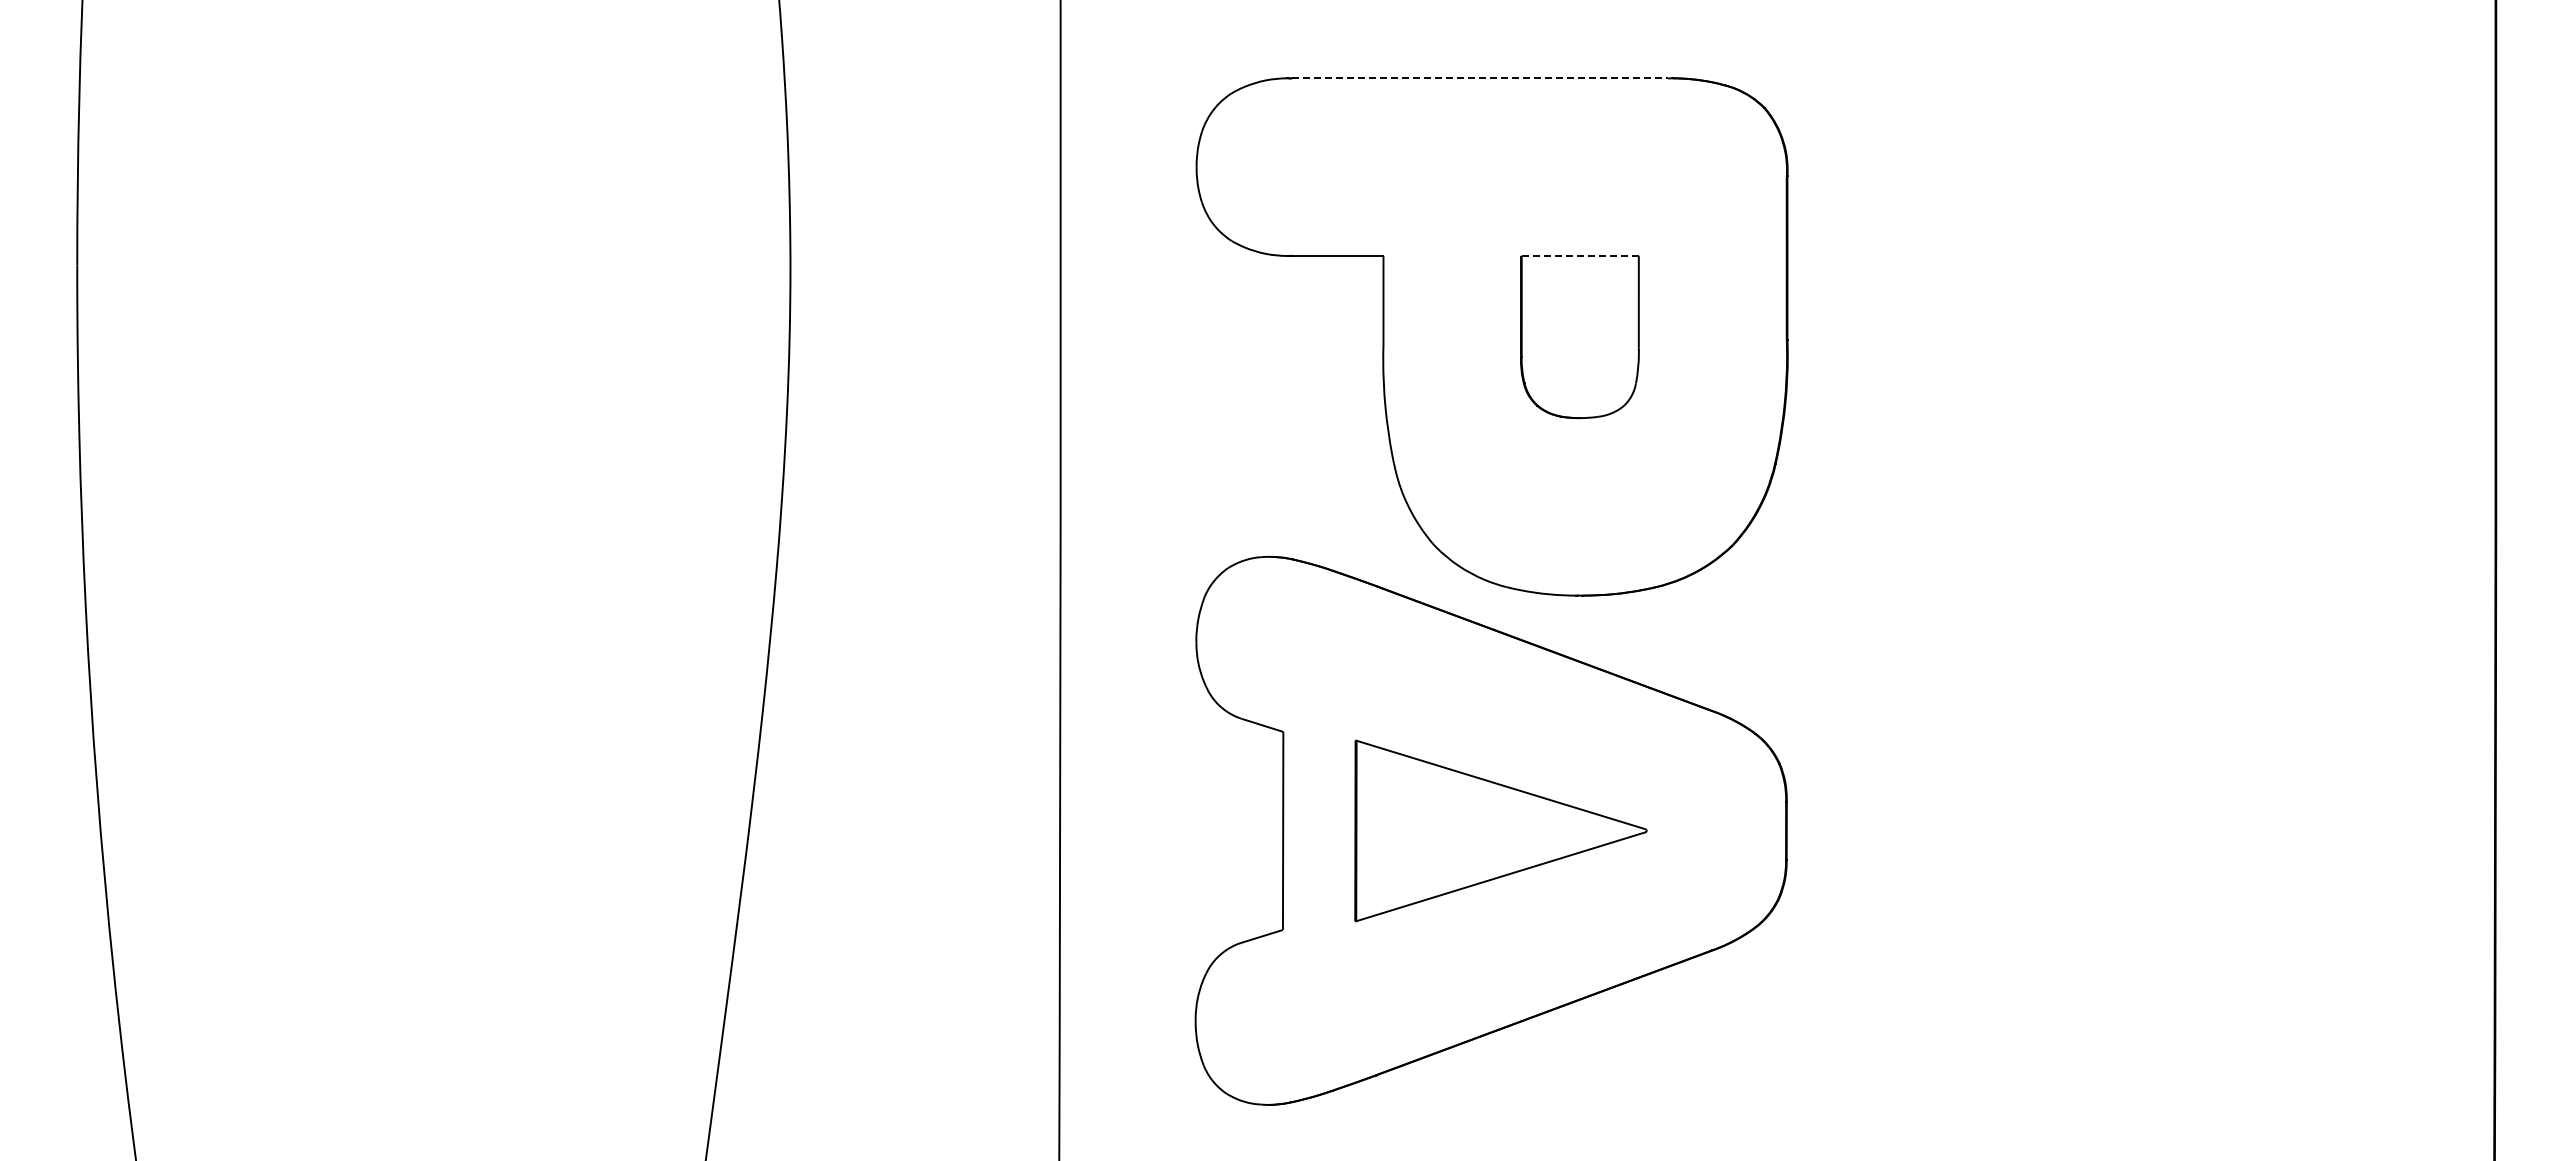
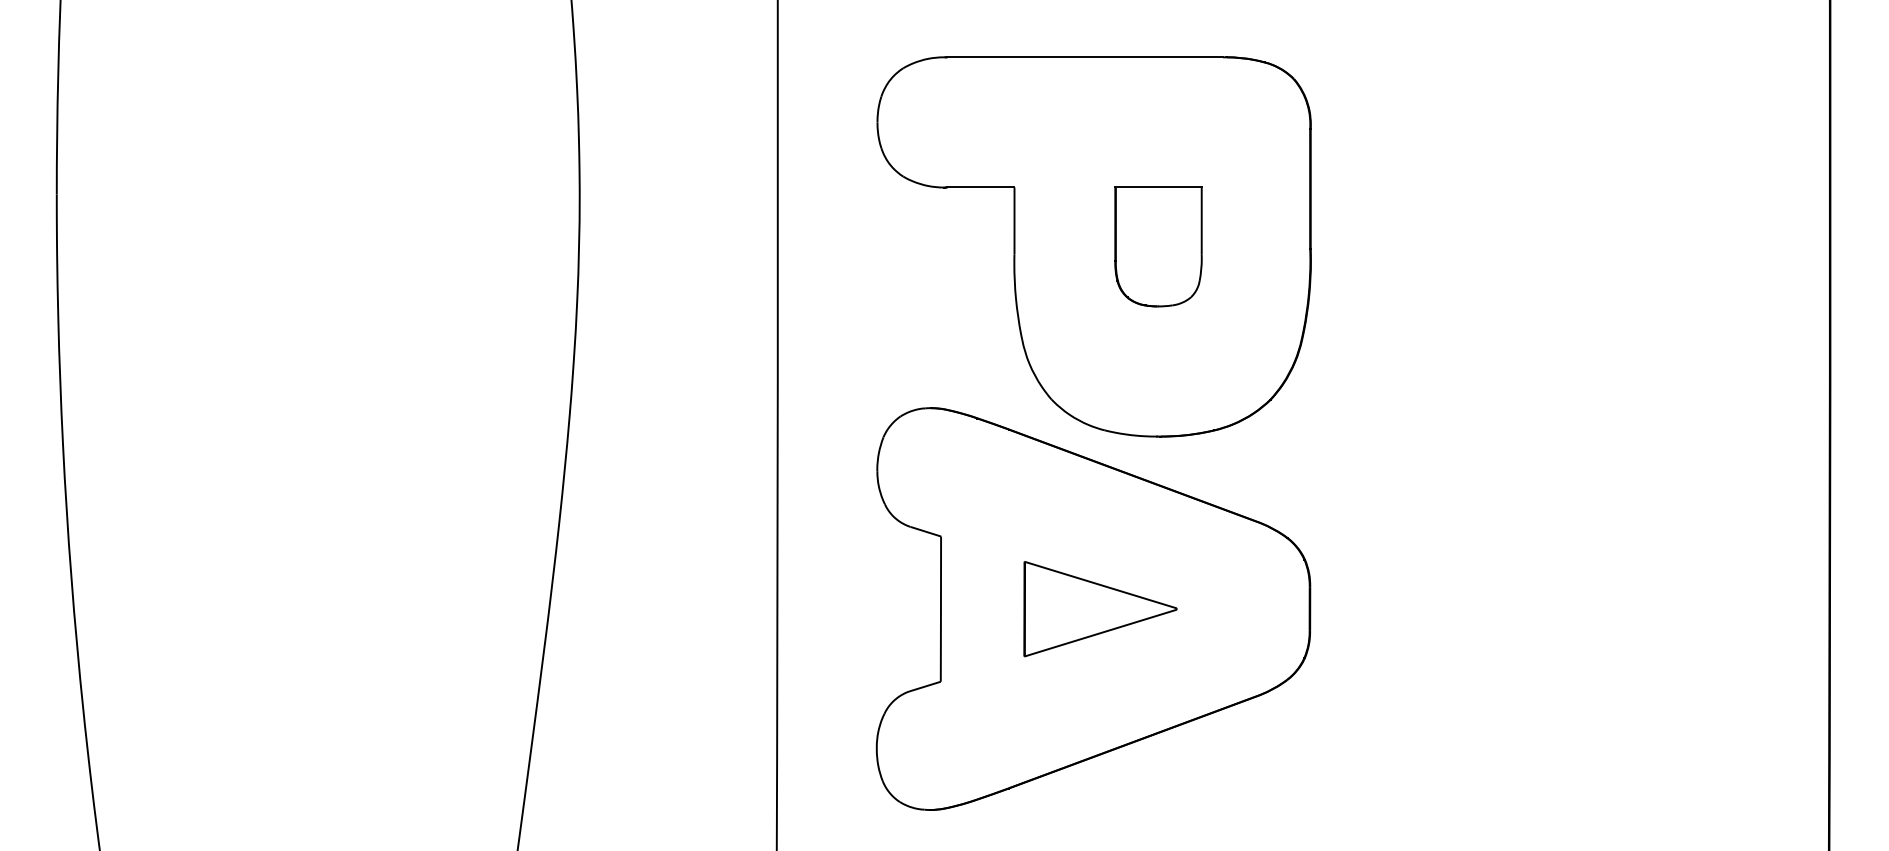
line: (1480, 78) -> (1085, 57), dashed -> solid
line: (1579, 255) -> (1158, 187), dashed -> solid
part: (1500, 830) -> (1100, 608), size x0.71

